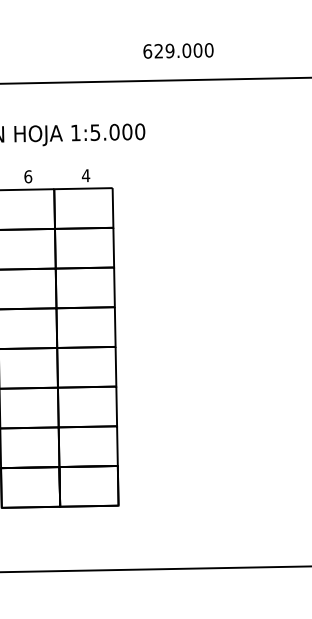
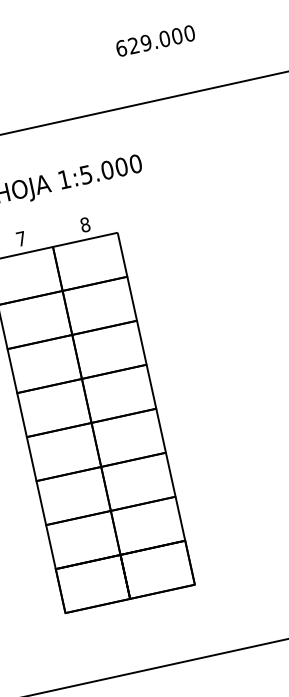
text: (178, 50) -> (155, 40), moved
text: (85, 175) -> (84, 224), 4 -> 8
text: (28, 176) -> (21, 238), 6 -> 7

